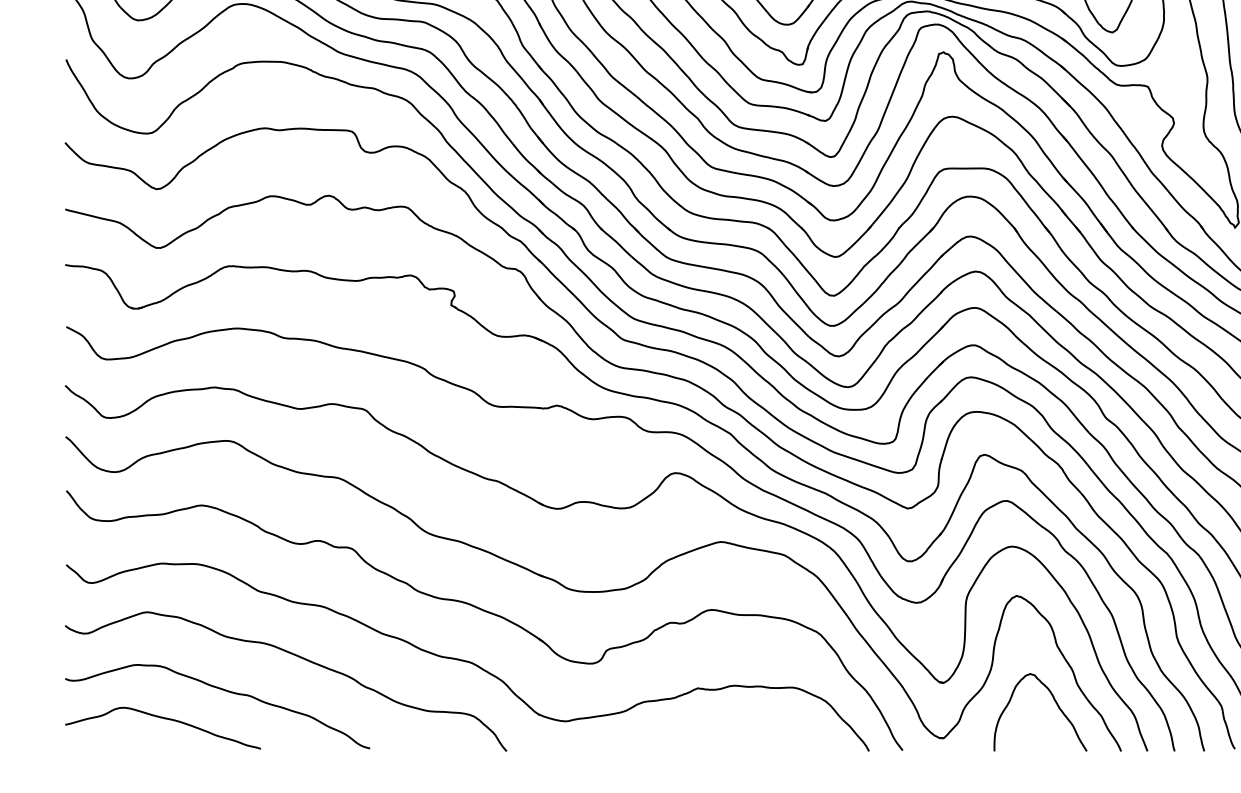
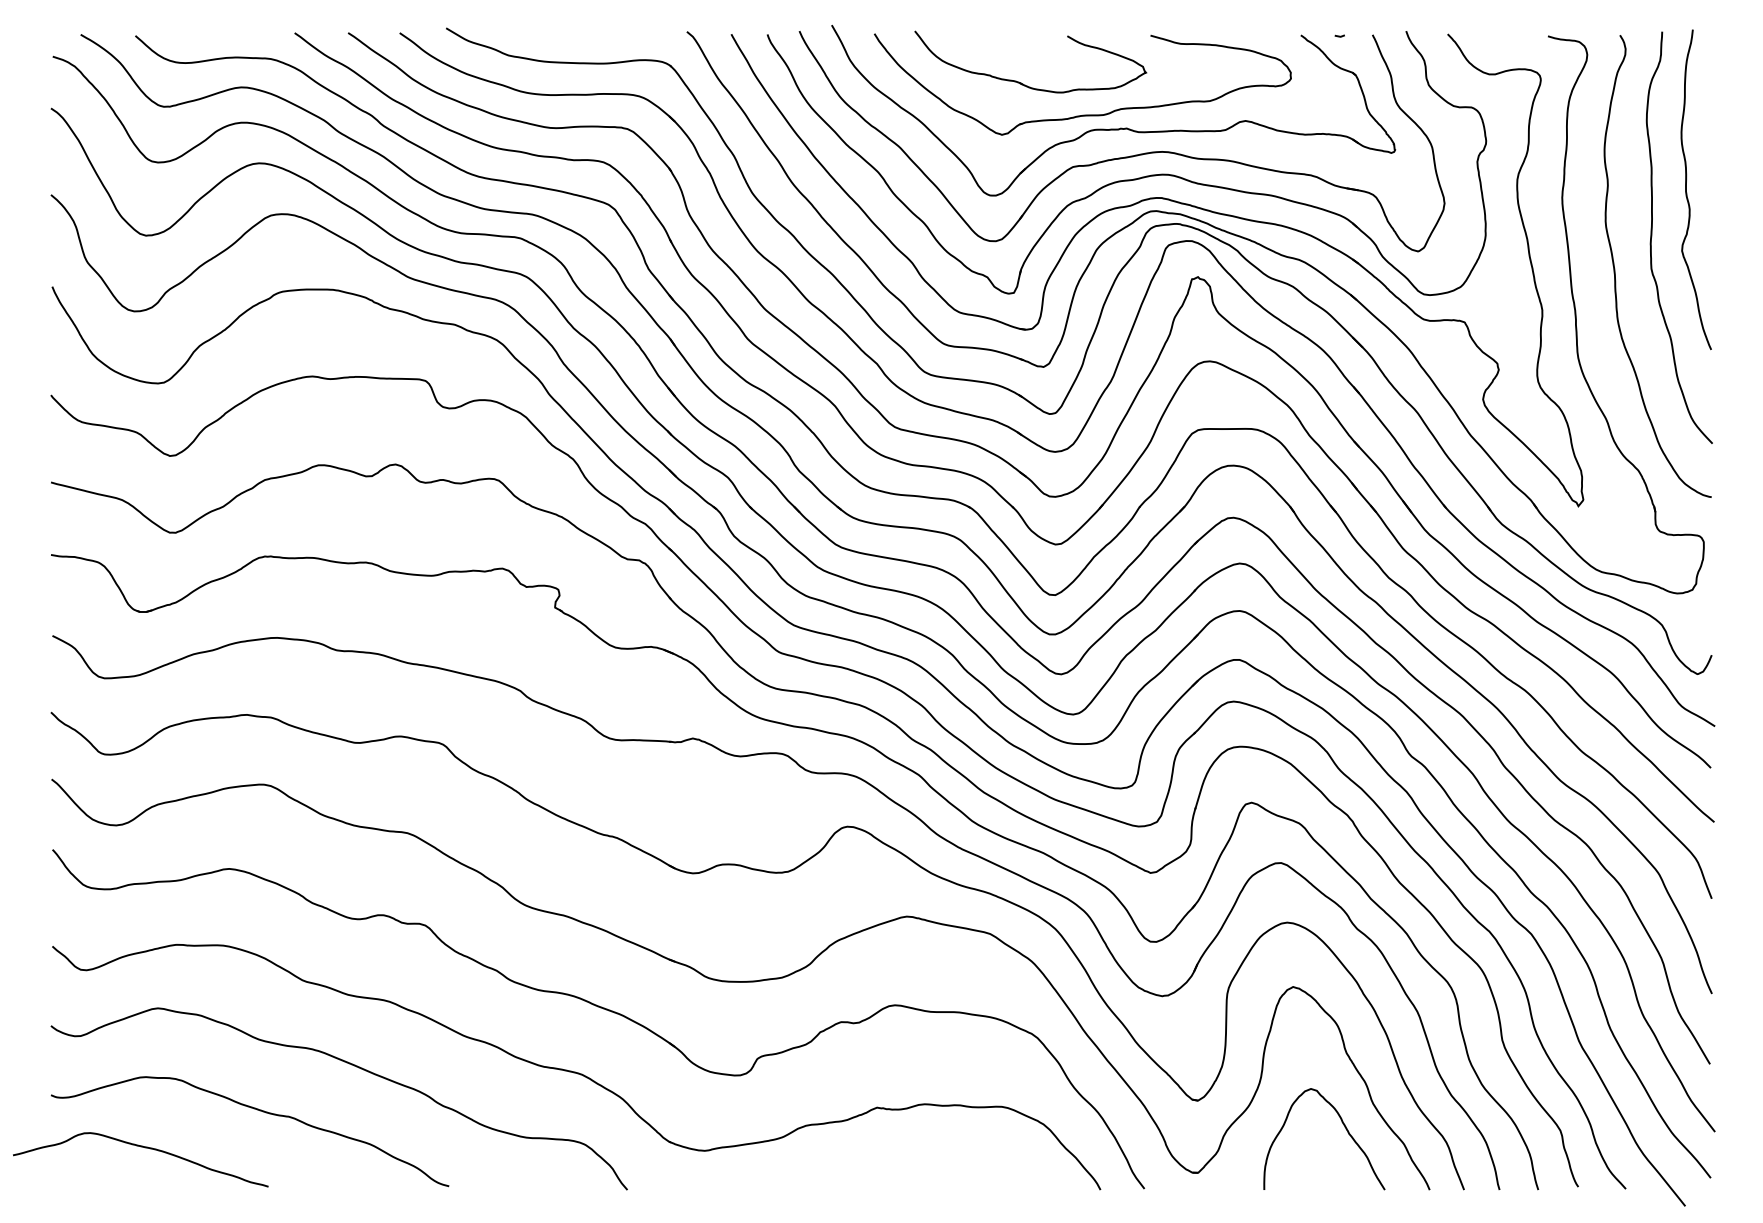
curve: (162, 718) -> (140, 1147), moved

